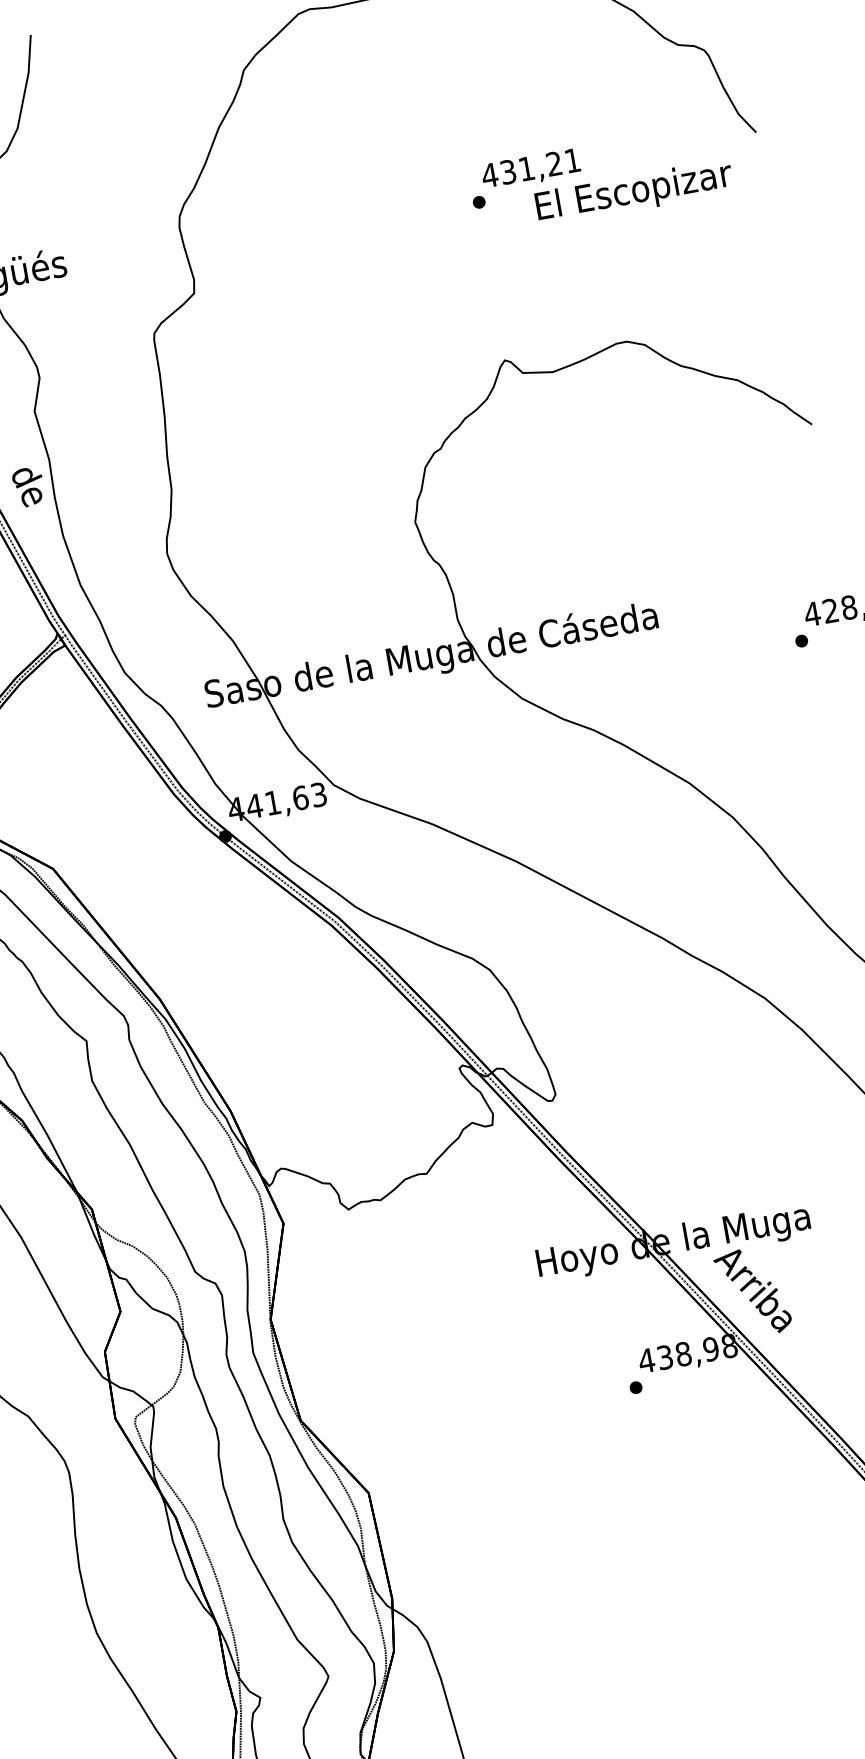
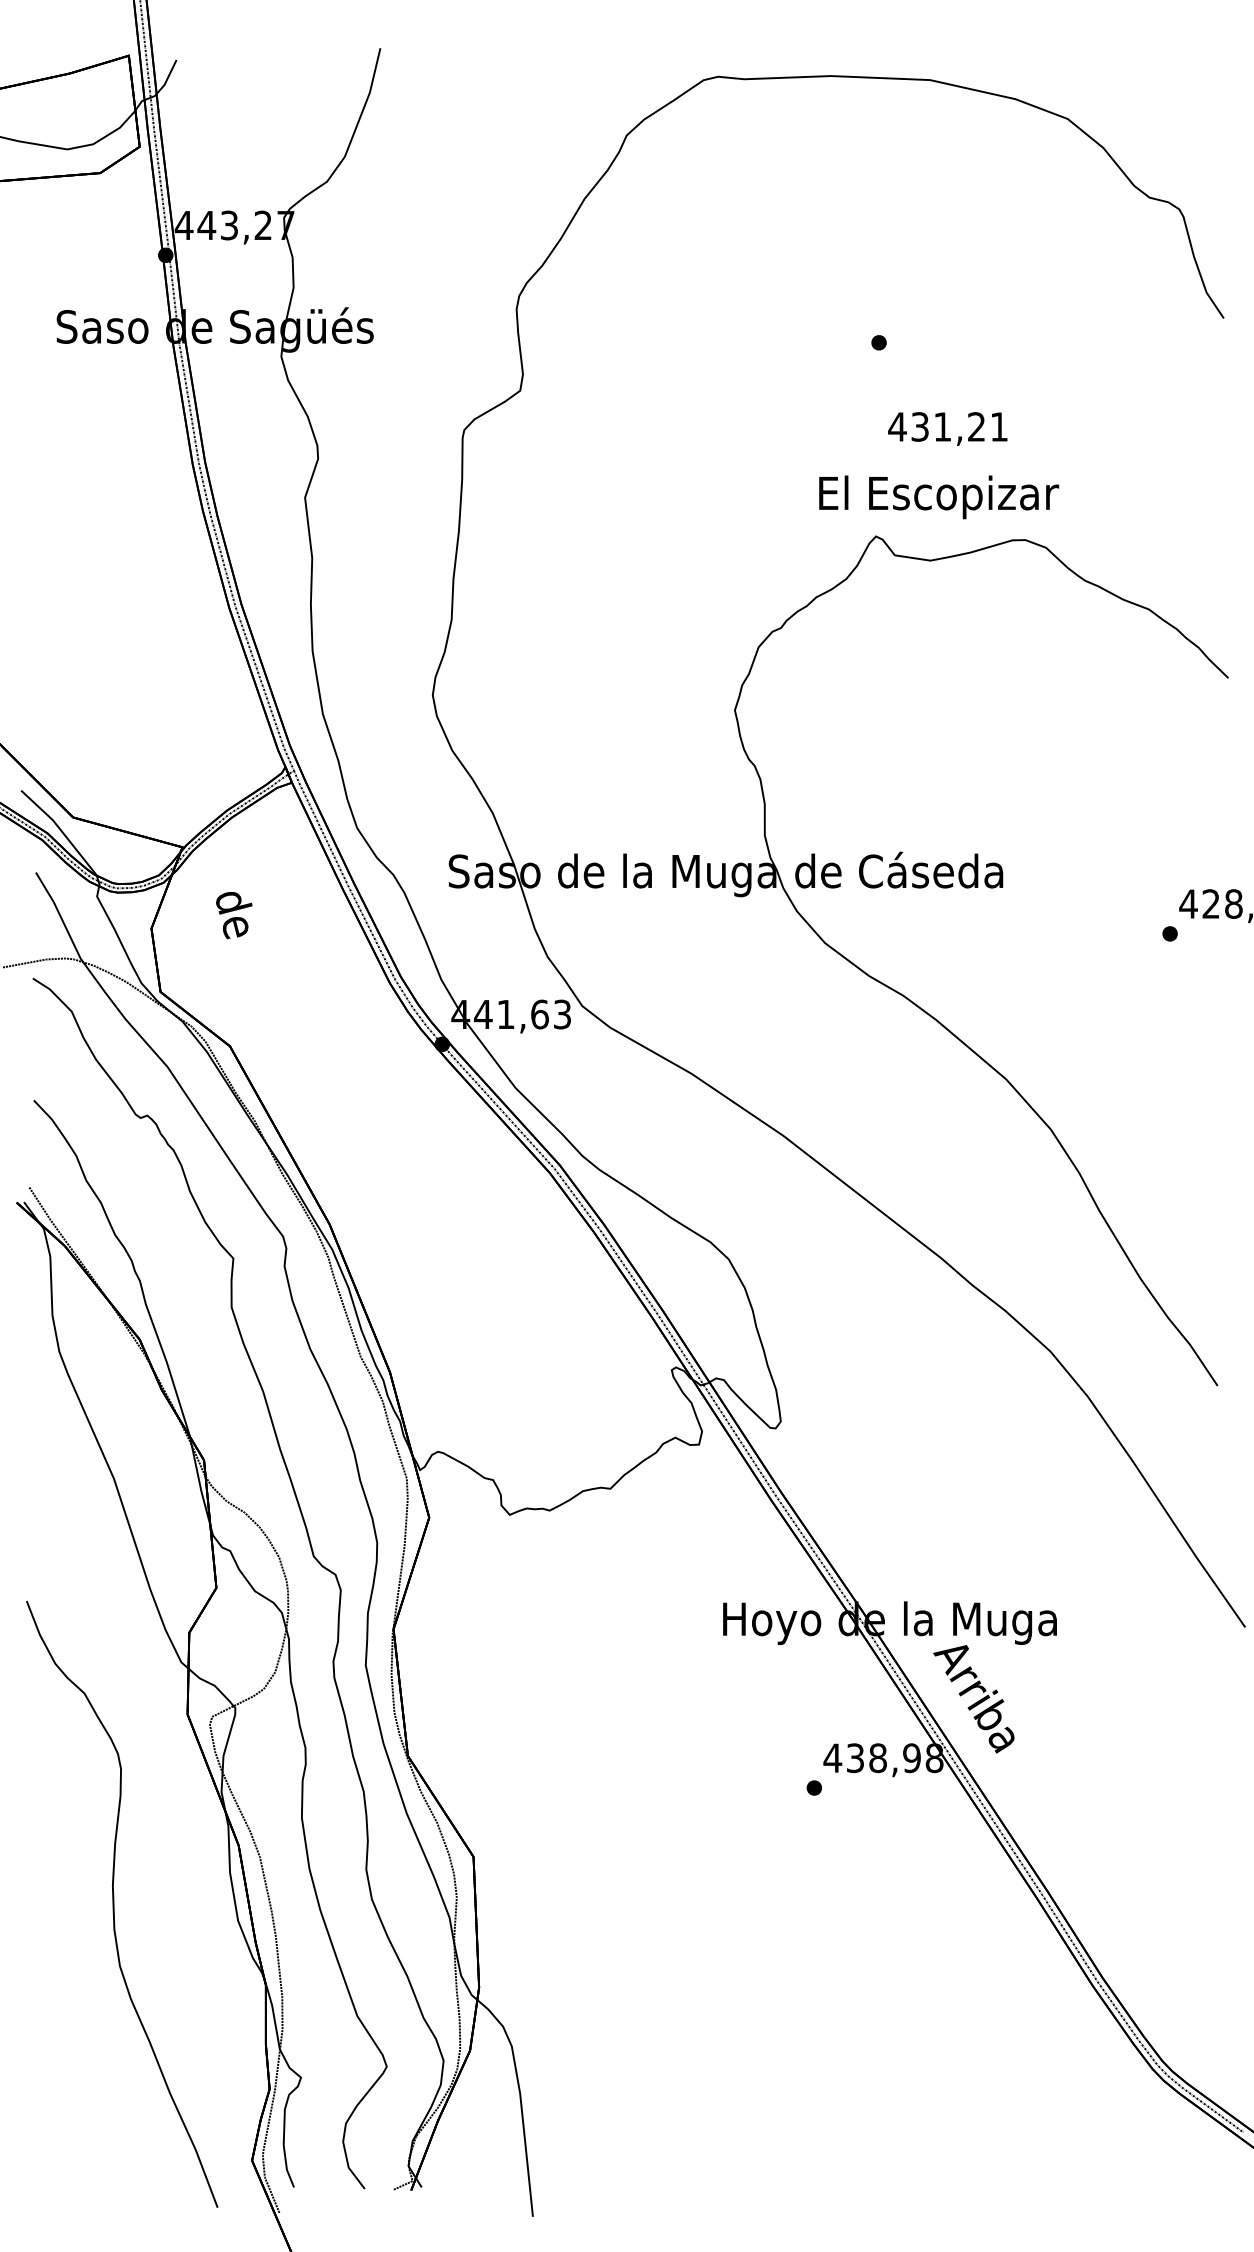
text: (530, 169) -> (947, 428), moved
text: (634, 192) -> (939, 497), moved
text: (29, 487) -> (234, 915), moved

